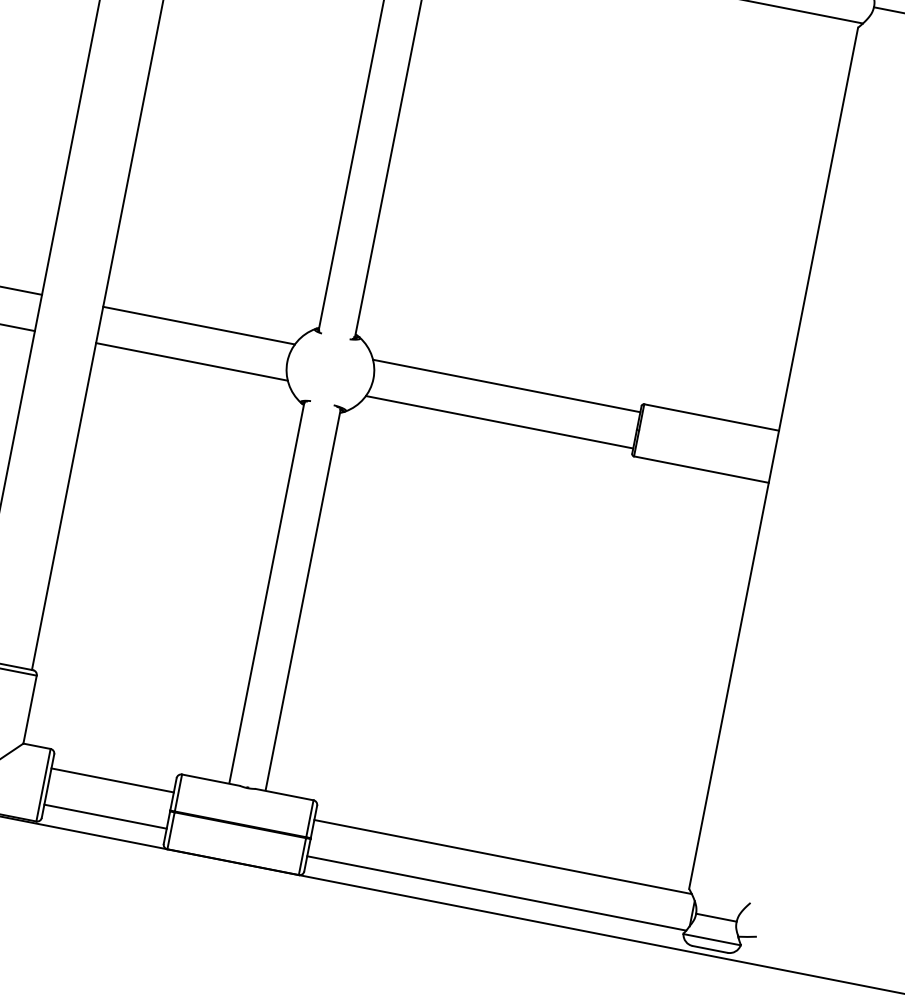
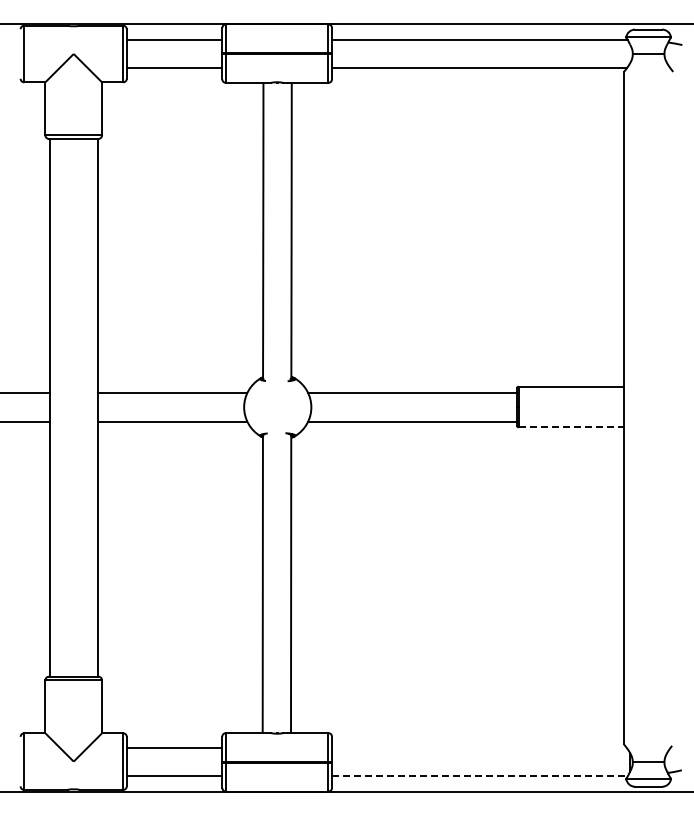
line: (701, 469) -> (571, 427), solid -> dashed
line: (503, 856) -> (479, 747), removed
line: (496, 893) -> (479, 776), solid -> dashed

